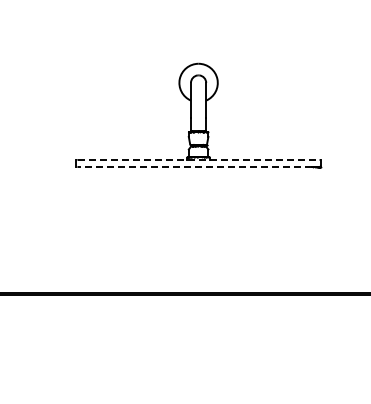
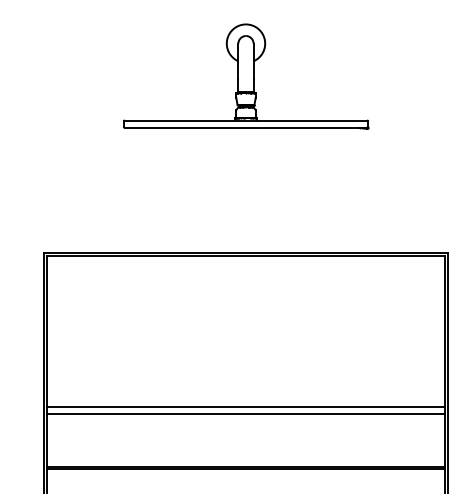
line: (199, 159) -> (246, 120), dashed -> solid
line: (194, 166) -> (241, 127), dashed -> solid

